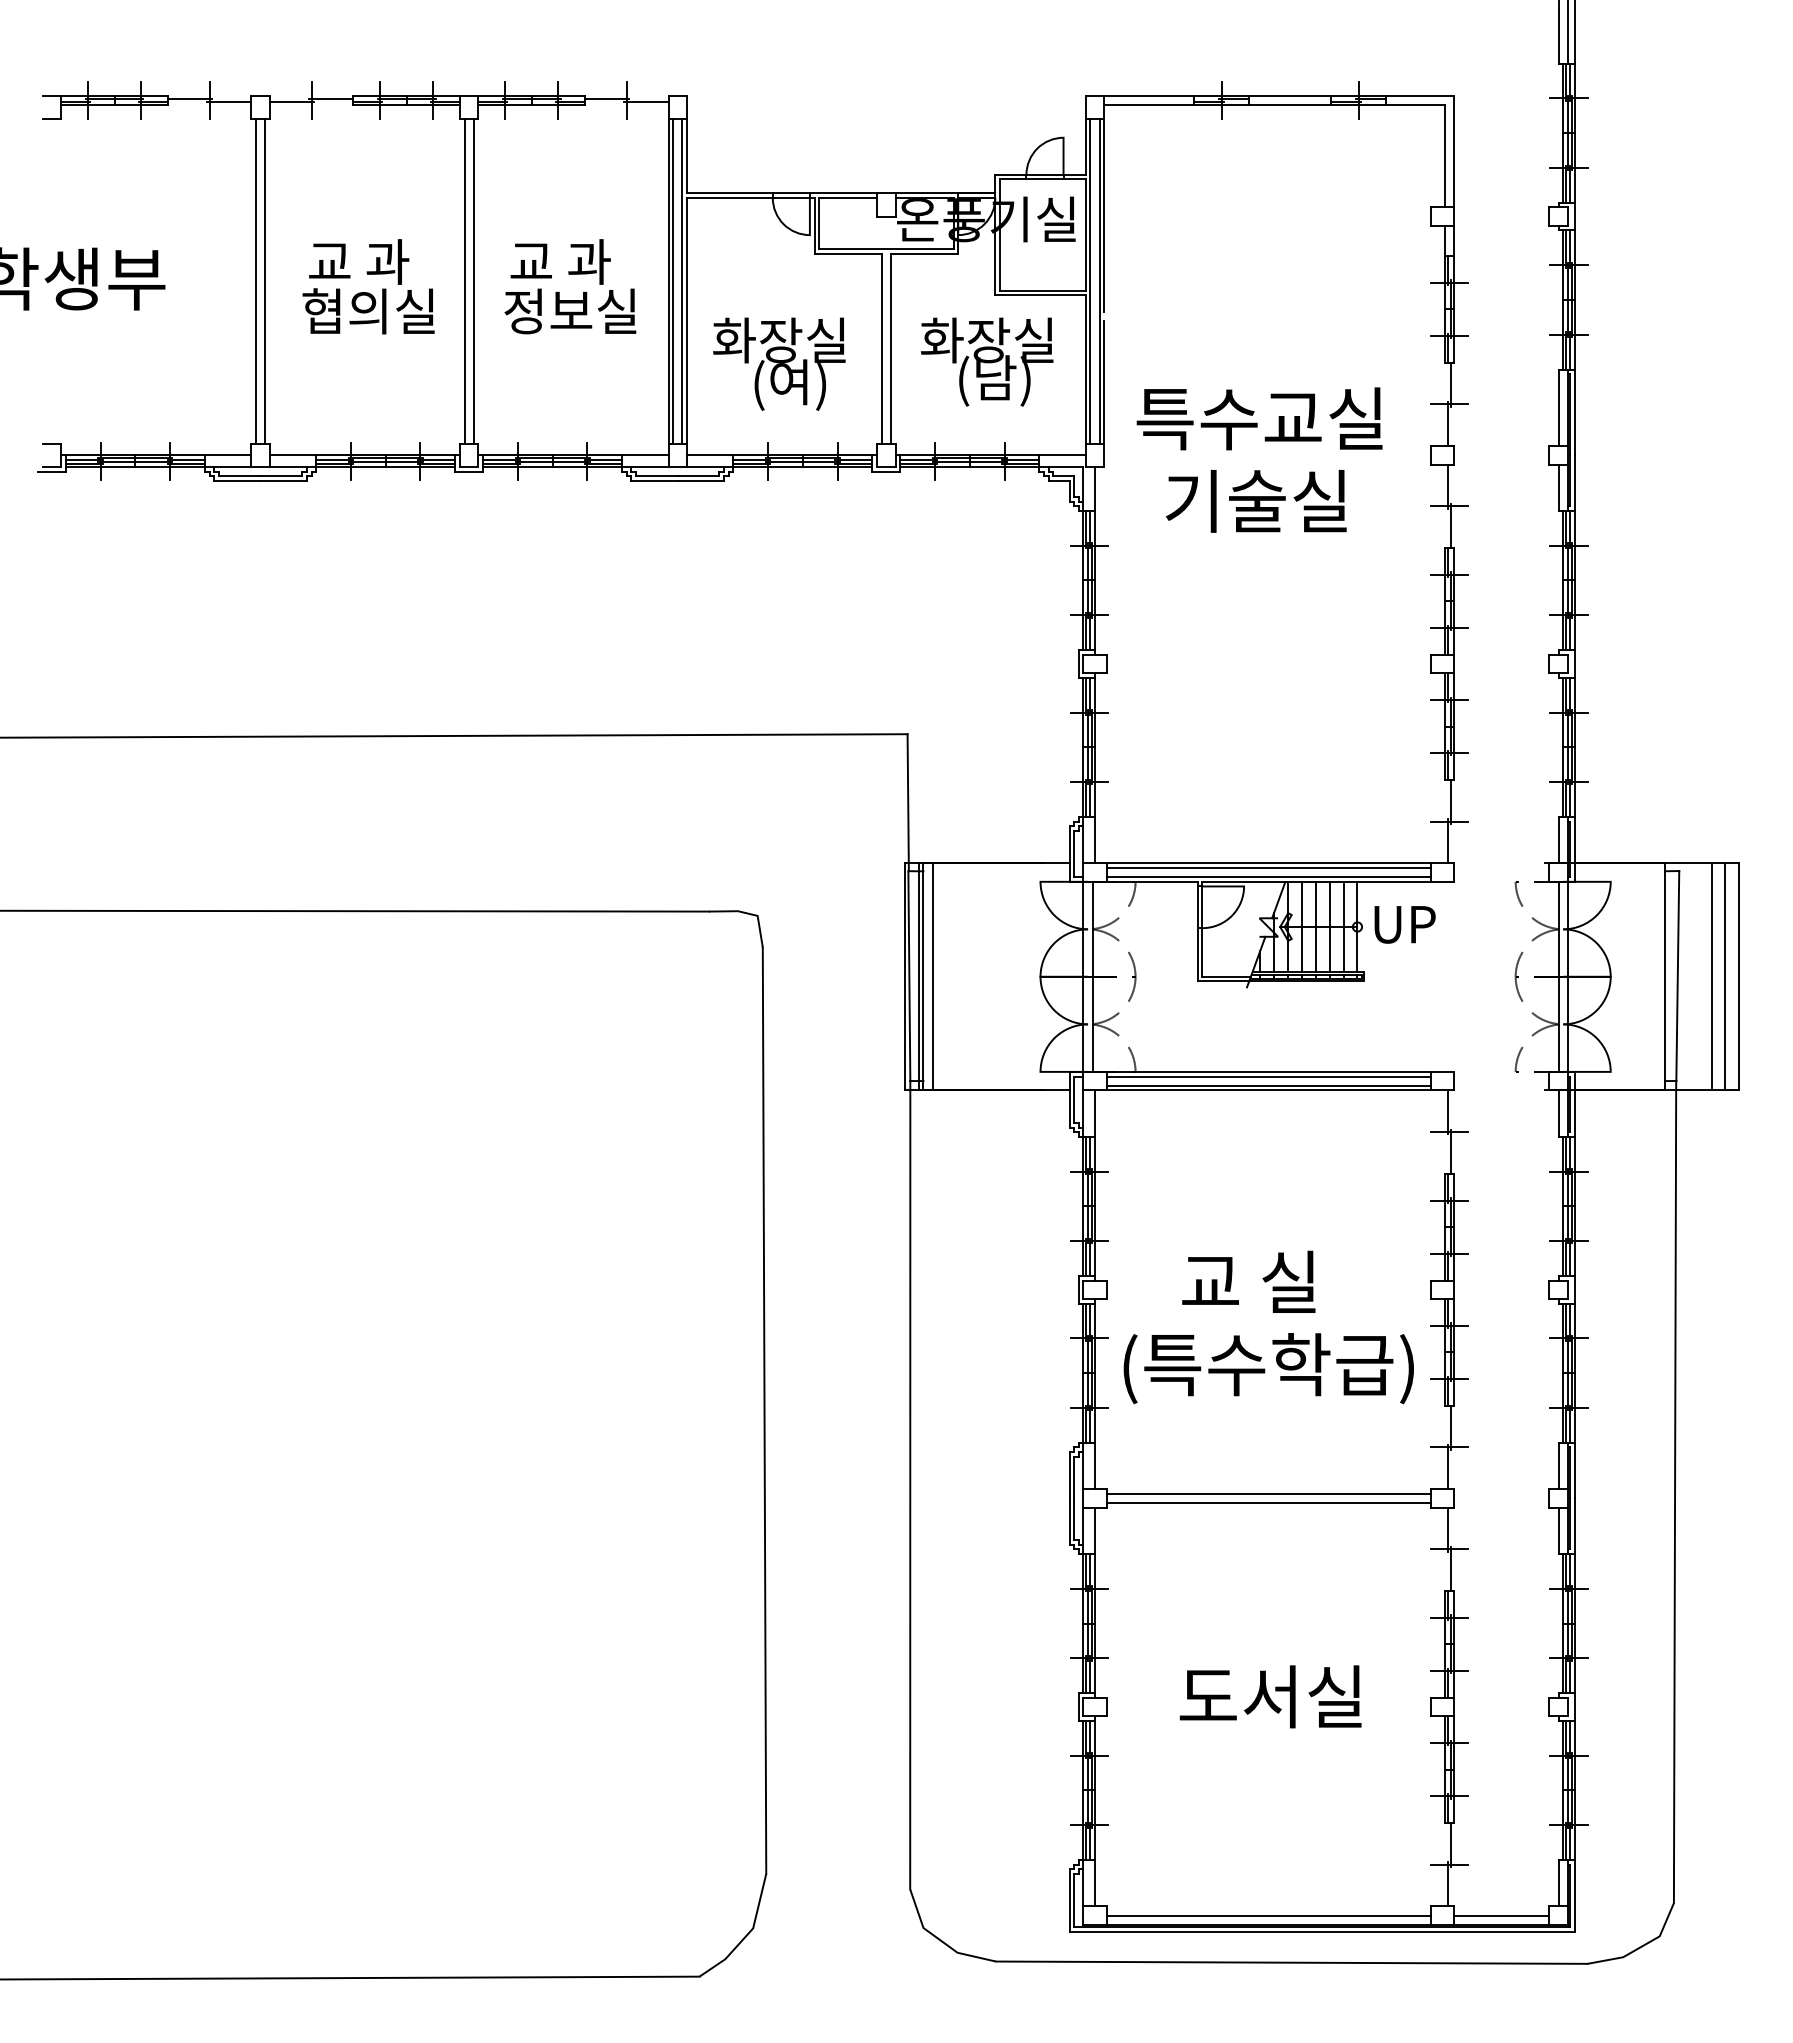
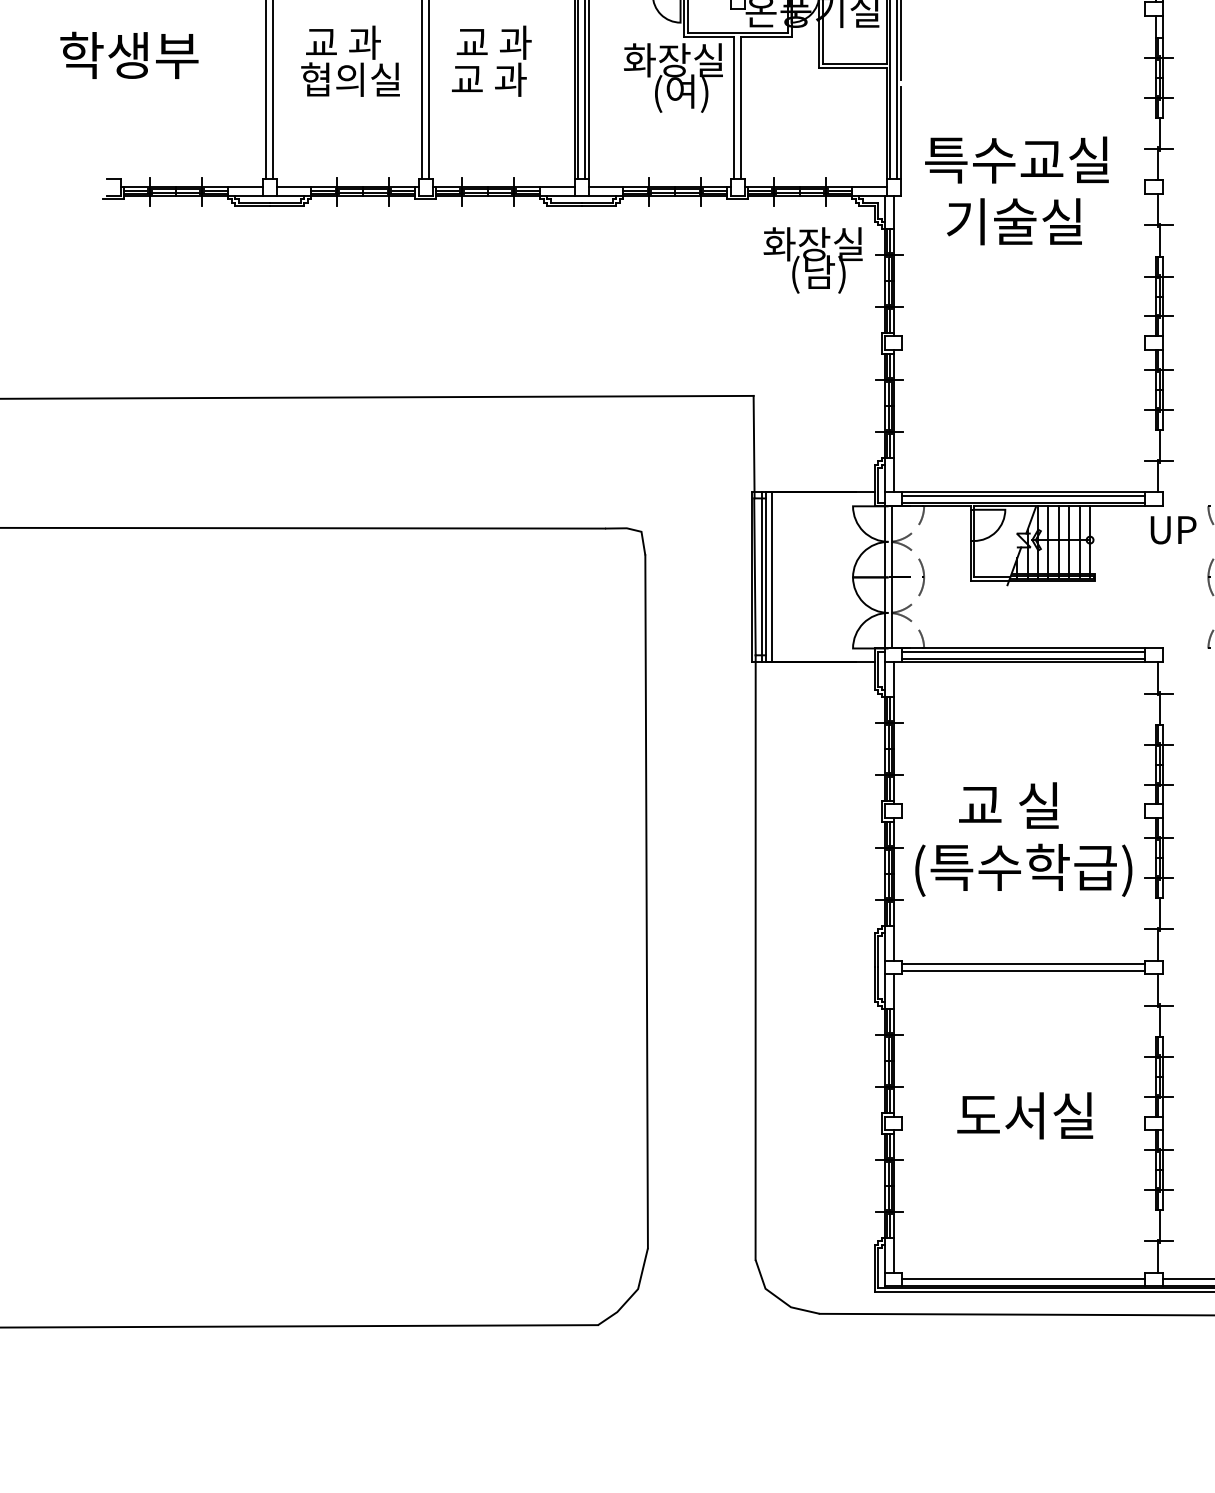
text: (570, 311) -> (501, 79), 정보실 -> 교 과
text: (987, 361) -> (813, 260), moved
text: (779, 363) -> (673, 77), moved
text: (1404, 924) -> (1173, 530), moved

